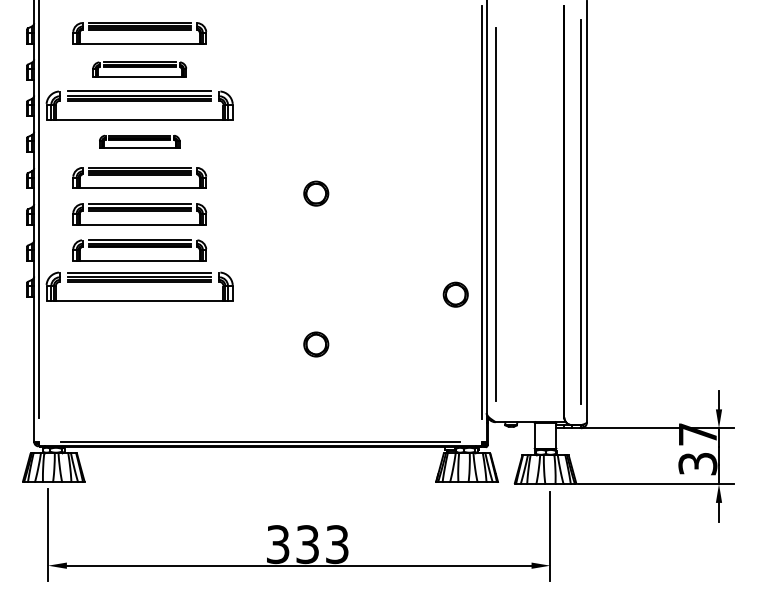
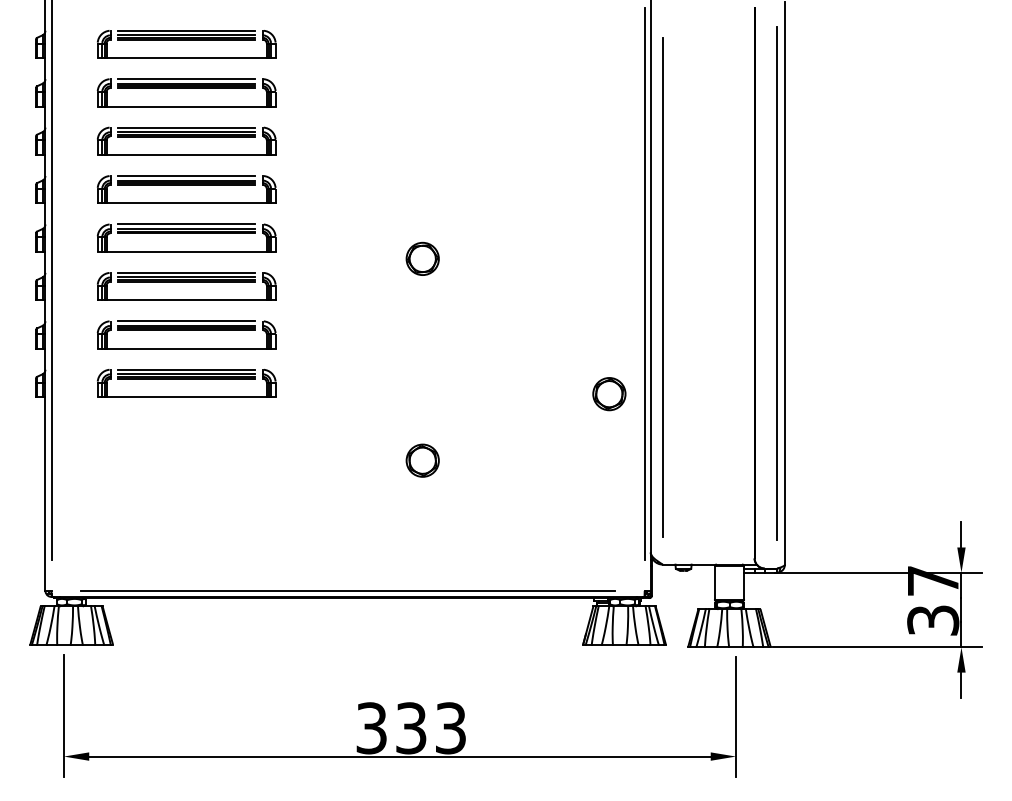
part: (139, 69) -> (186, 92), size x1.43
part: (139, 105) -> (186, 140), size x0.71
part: (139, 141) -> (186, 189), size x1.67
part: (139, 286) -> (186, 382), size x0.71

